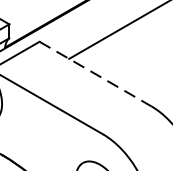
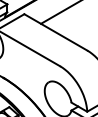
line: (96, 74) -> (56, 32), dashed -> solid

